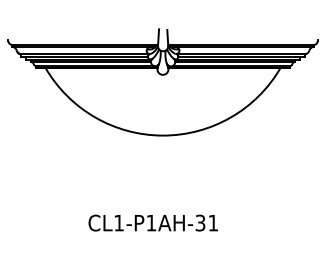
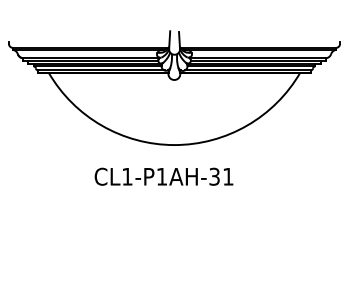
text: (152, 222) -> (163, 176), moved

